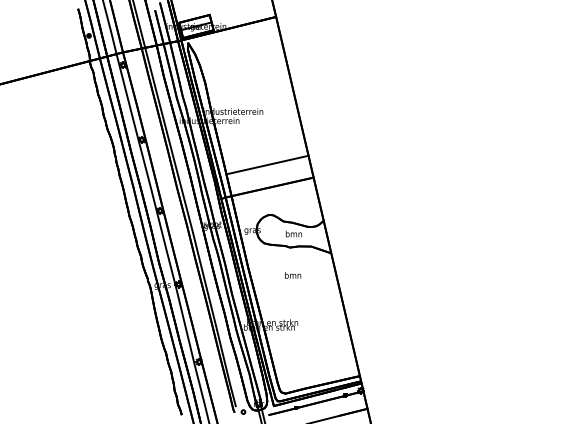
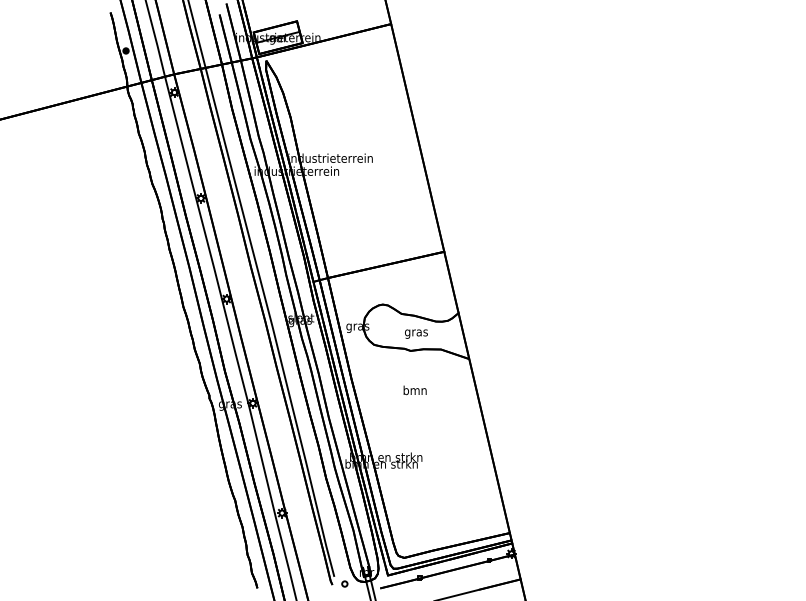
line: (267, 164) -> (385, 264), moved
text: (294, 234) -> (416, 332), bmn -> gras

